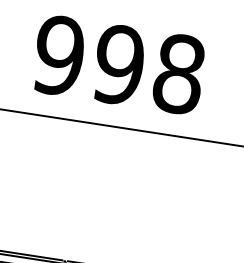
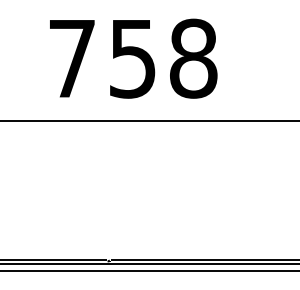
text: (89, 60) -> (102, 58), 998 -> 758

